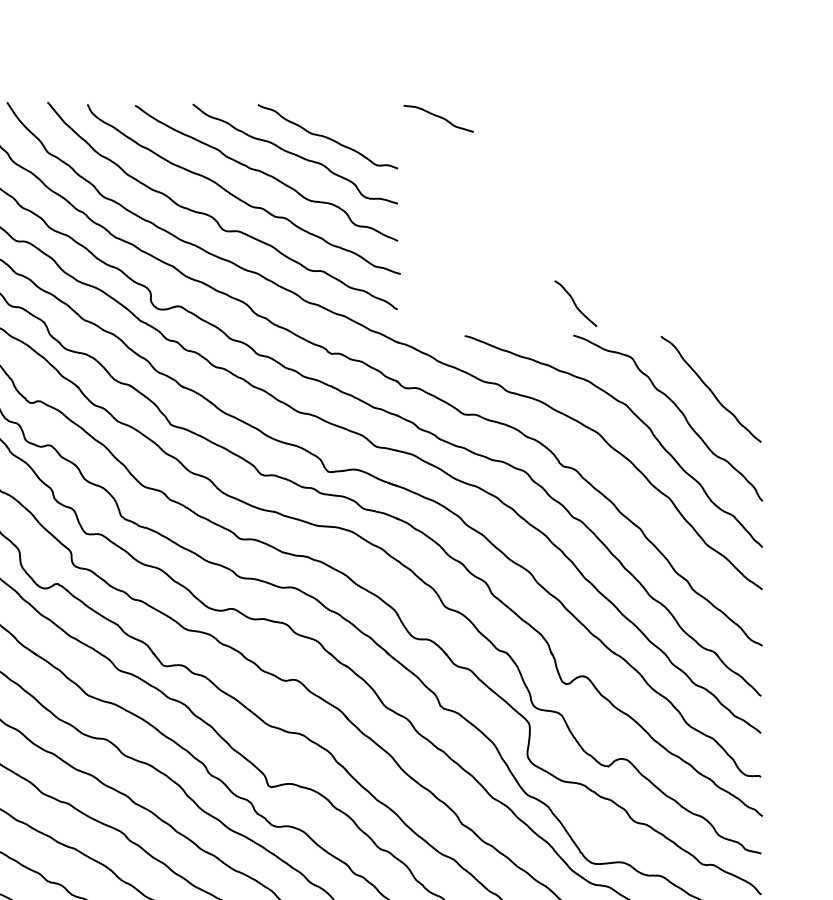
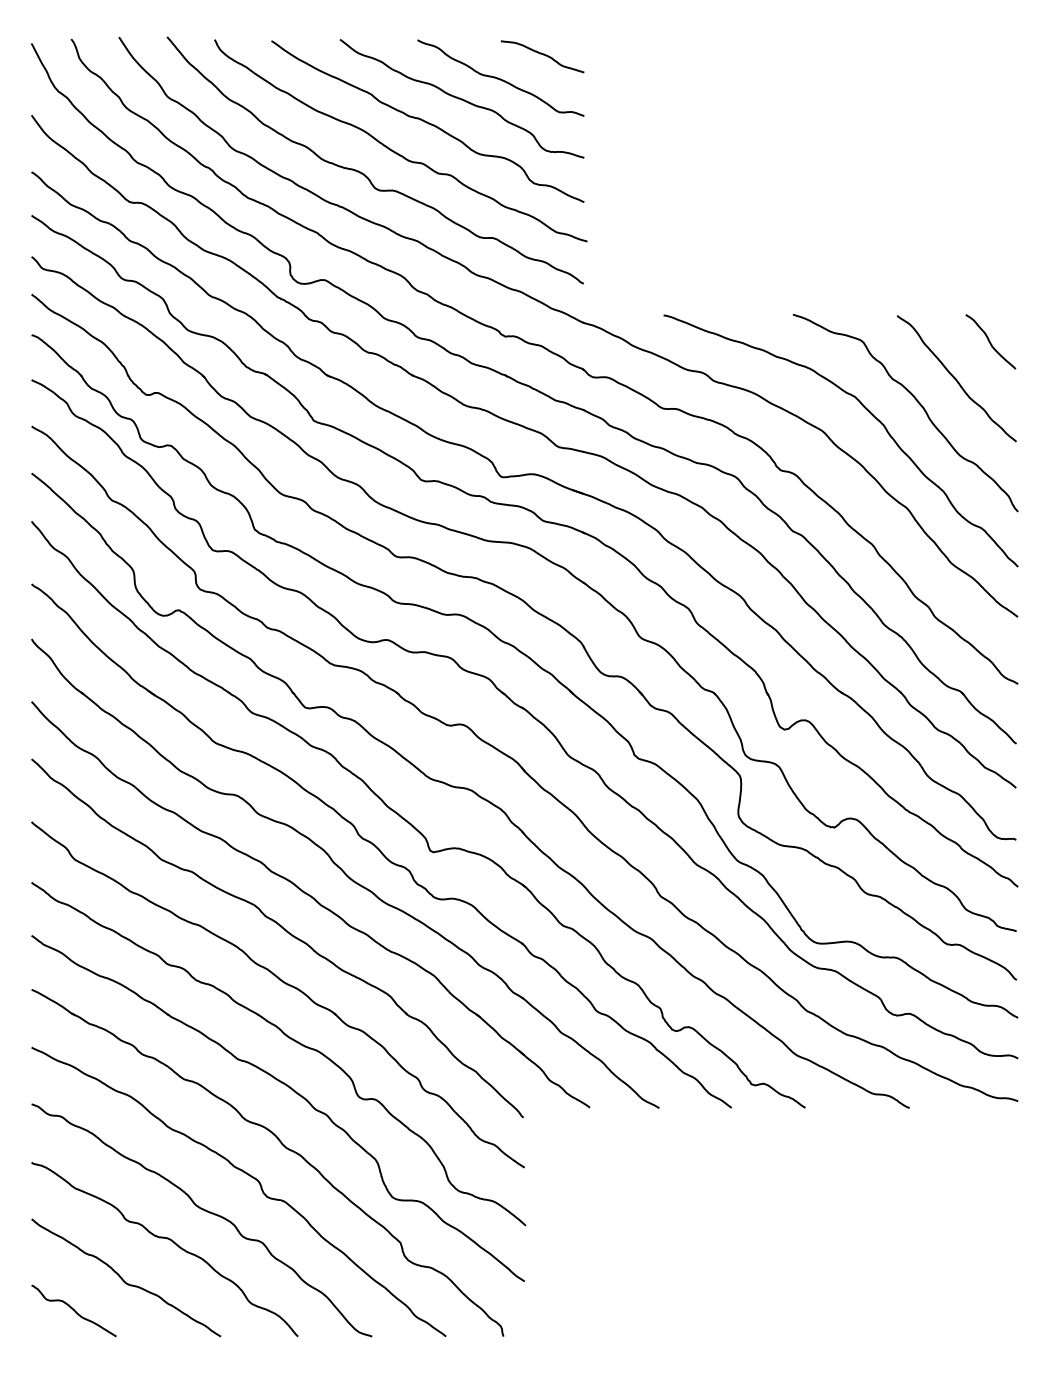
curve: (439, 117) -> (543, 55), moved
curve: (575, 303) -> (990, 341), moved

